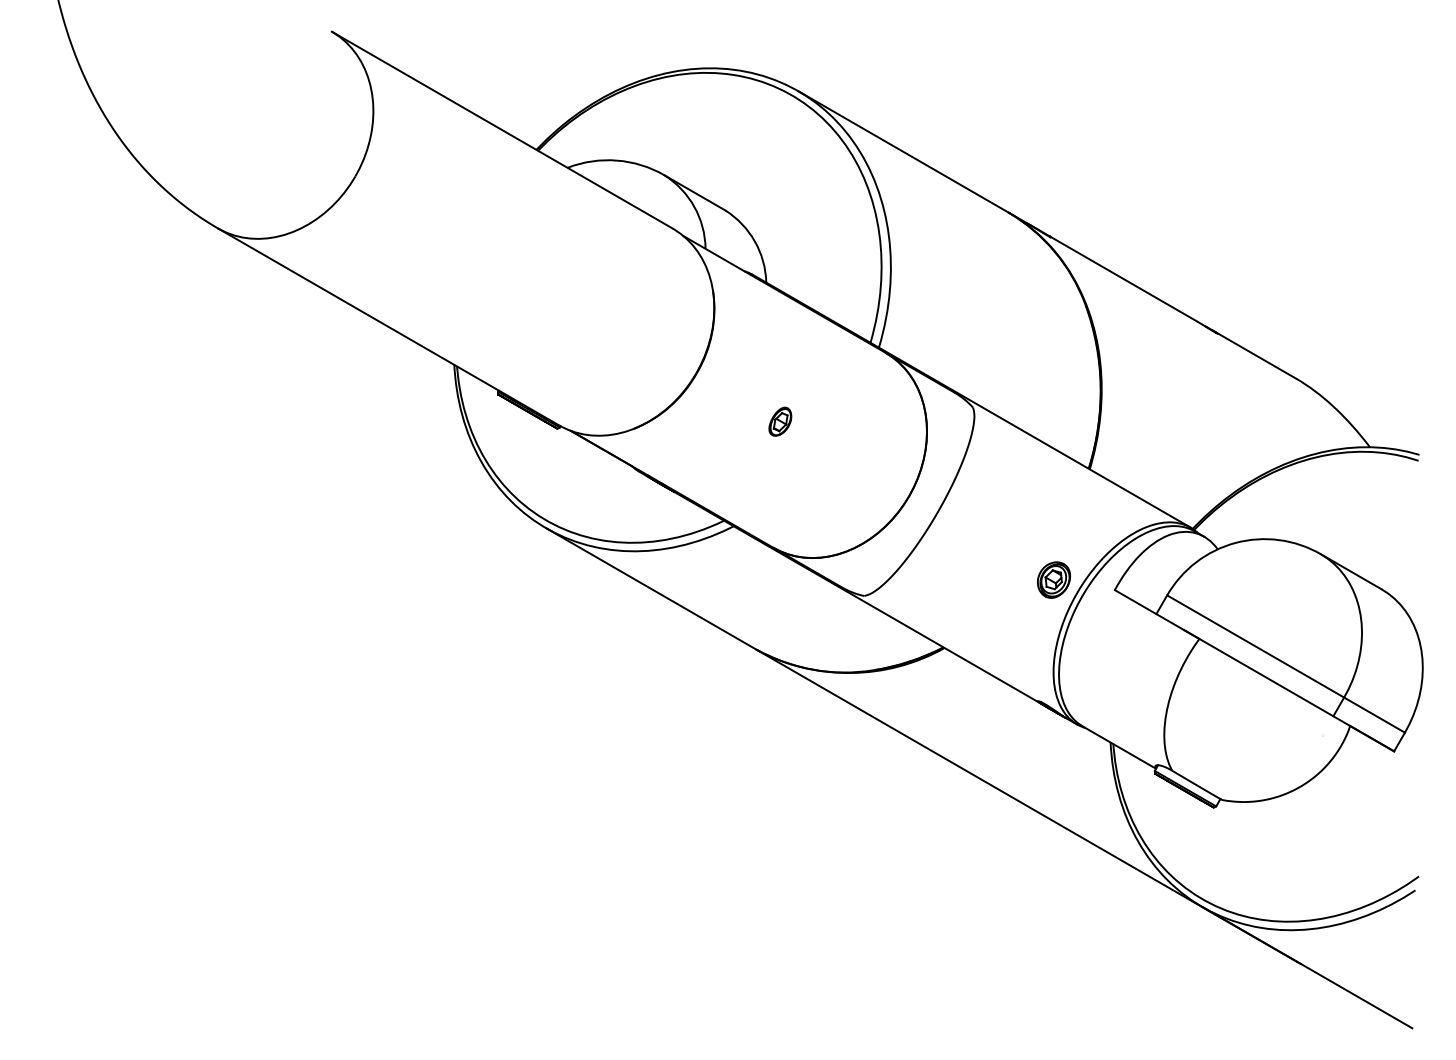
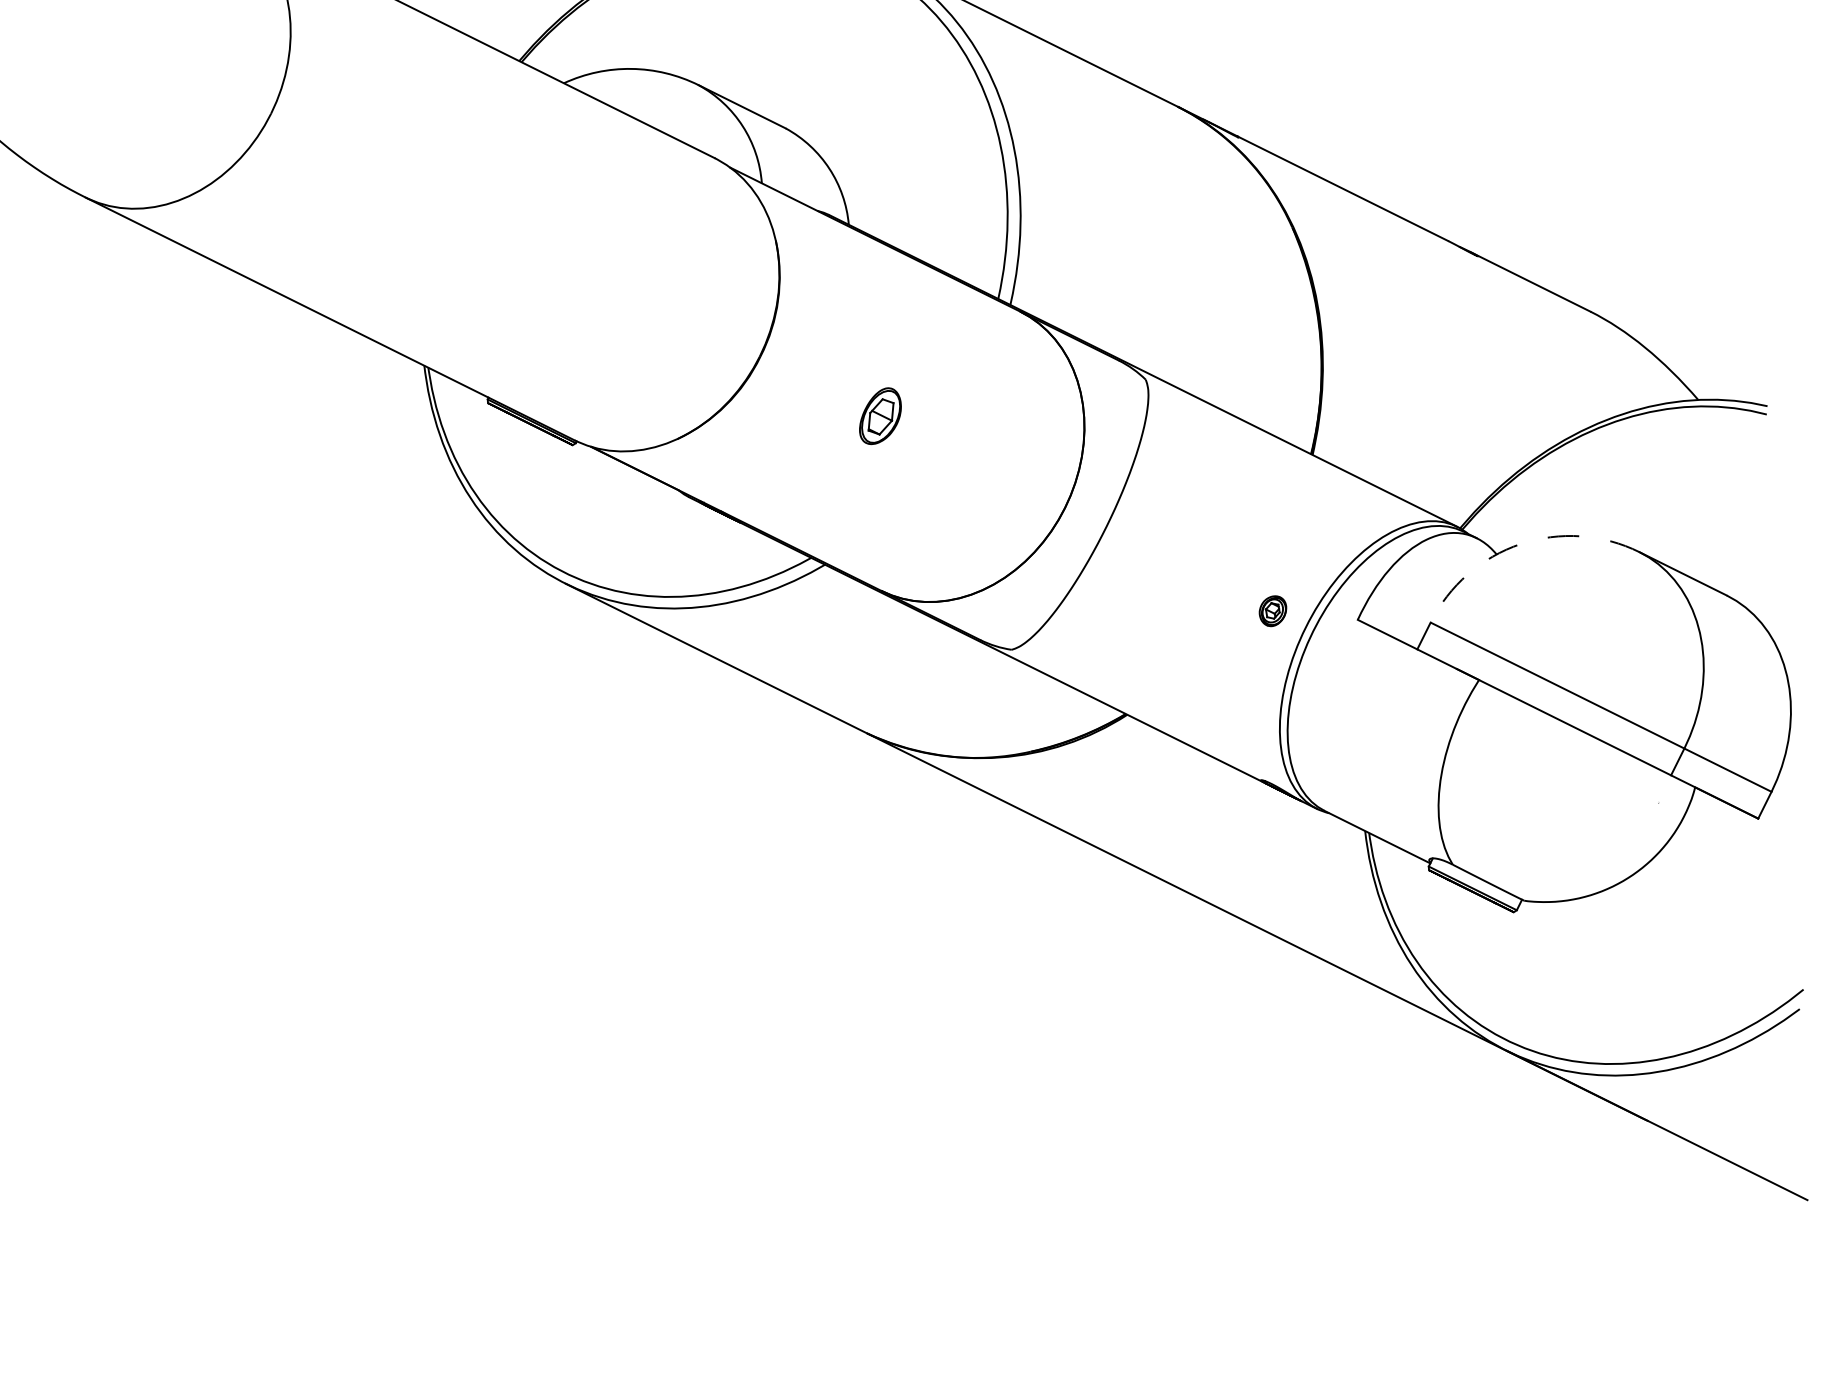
part: (780, 421) -> (880, 415), size x1.4
arc: (1235, 542) -> (1520, 543), solid -> dashed
part: (1054, 579) -> (1273, 610), size x0.6

